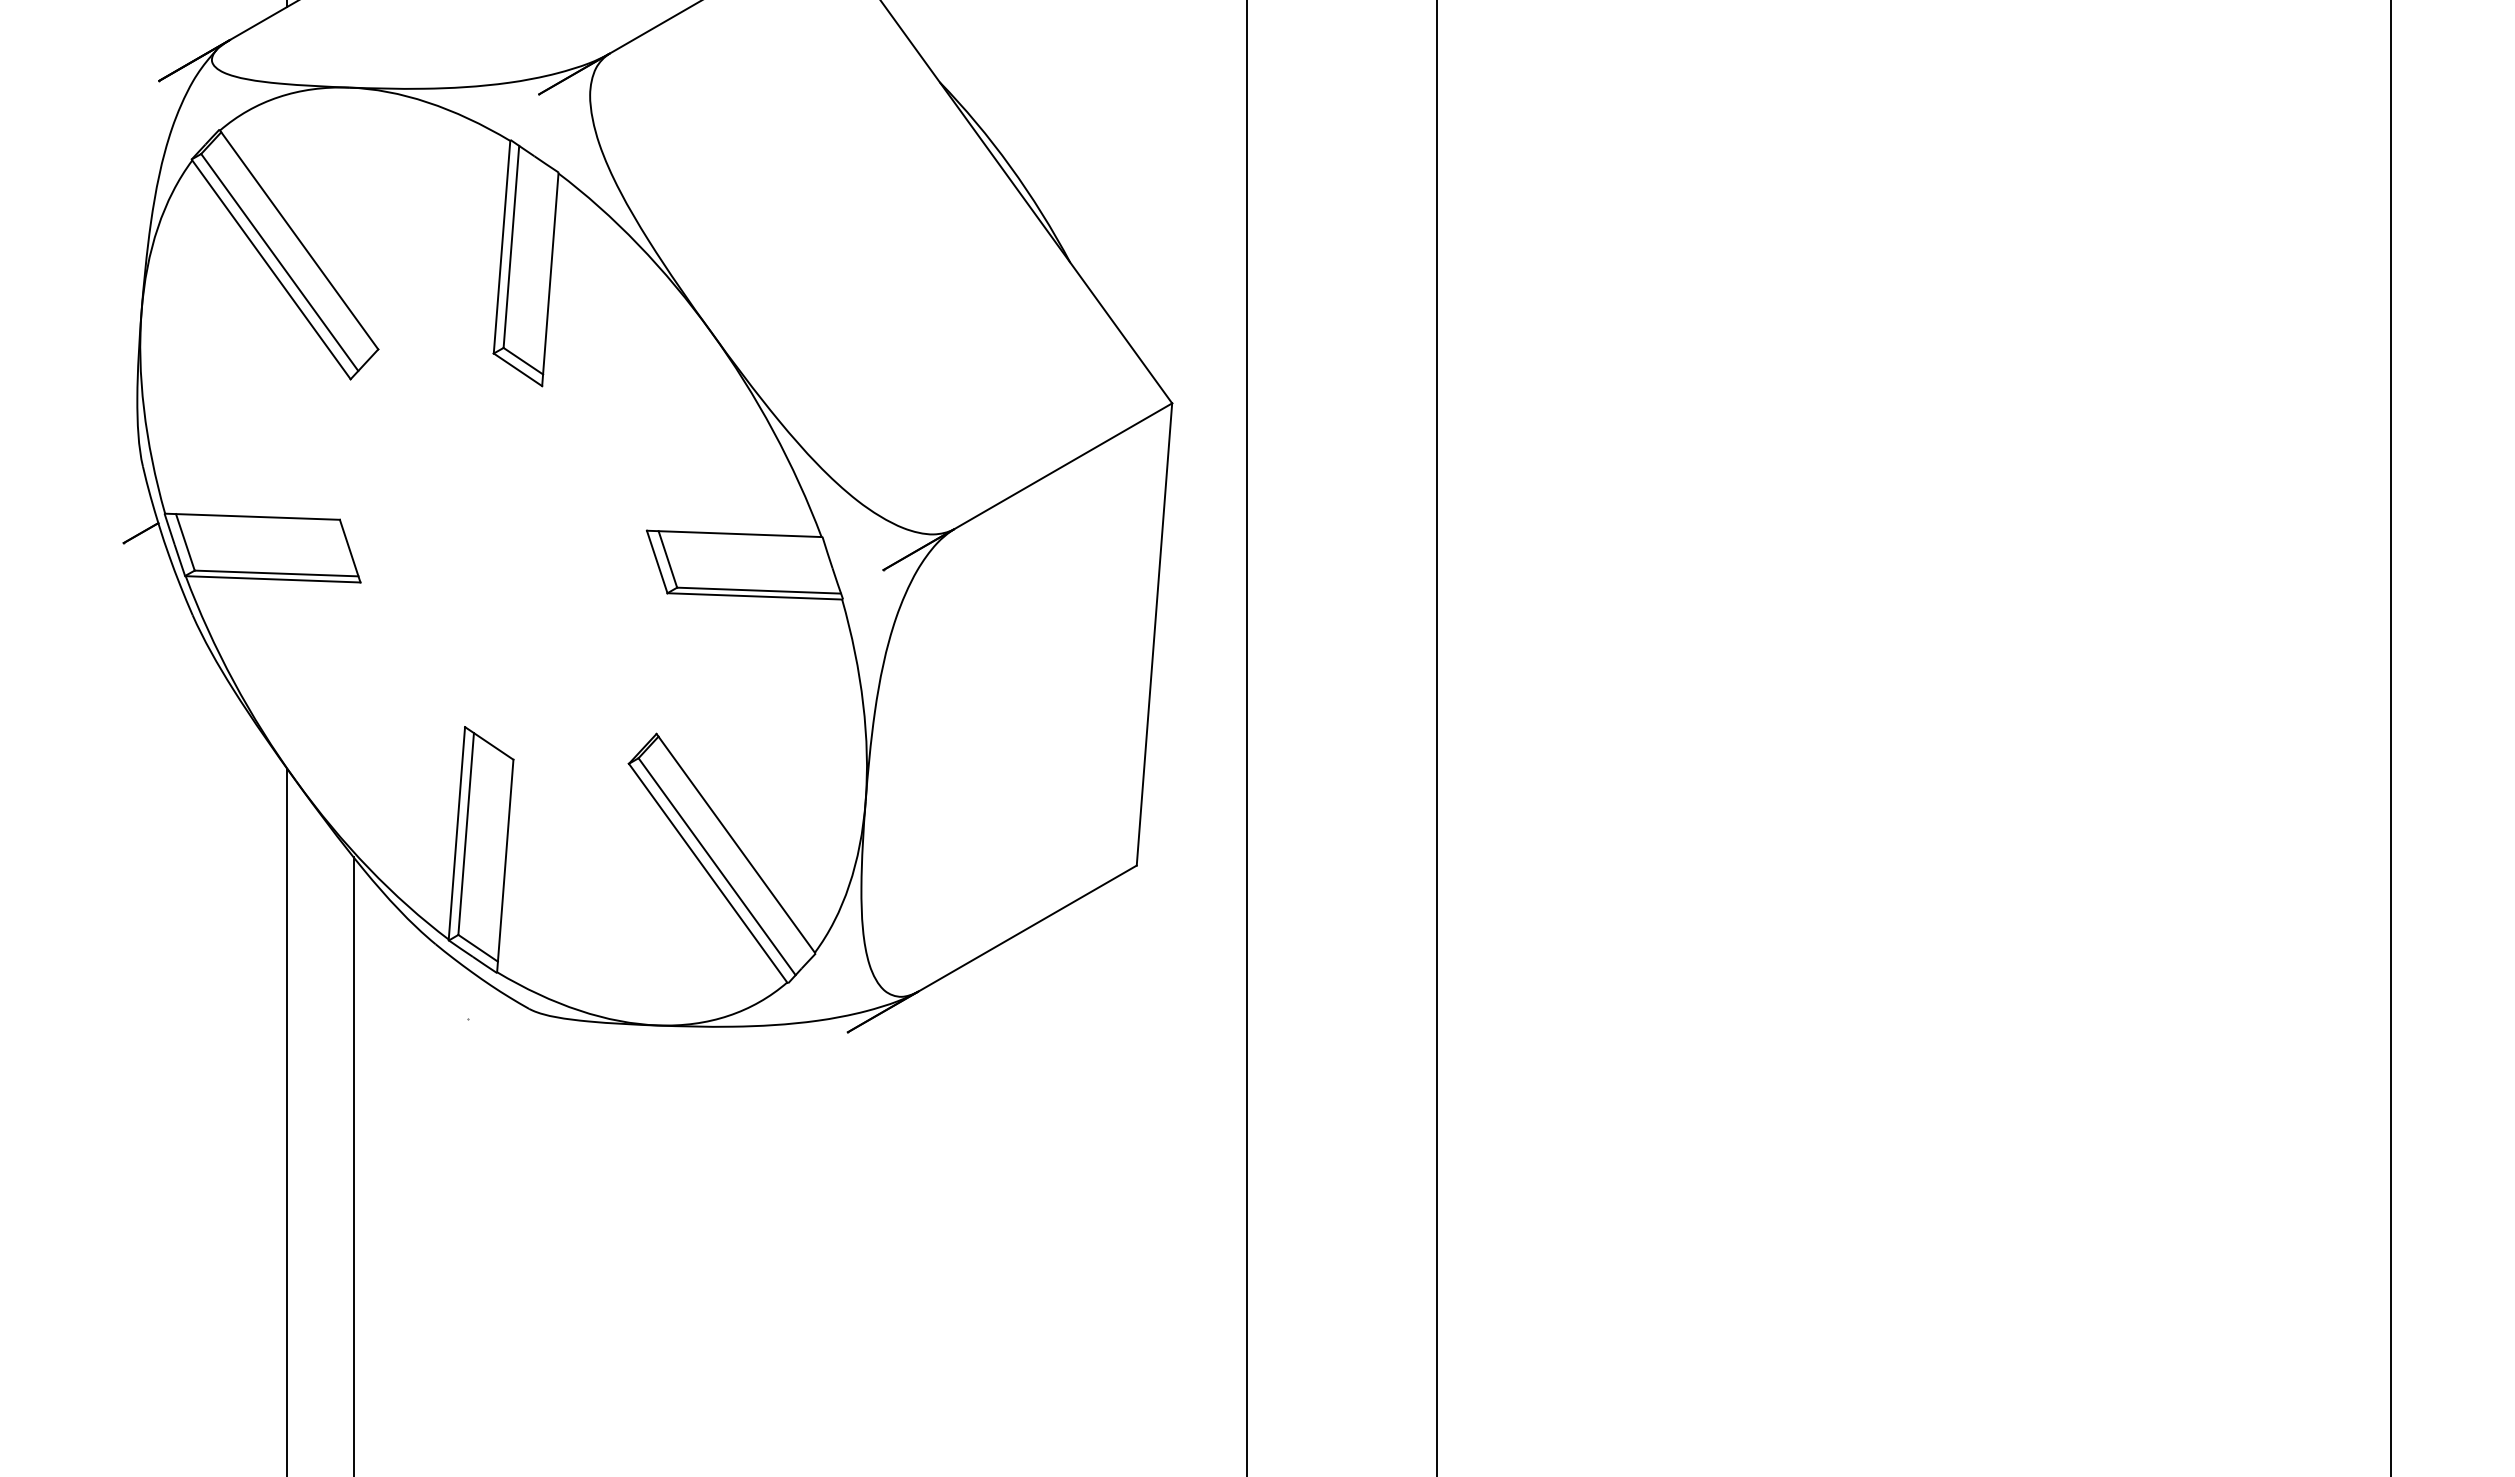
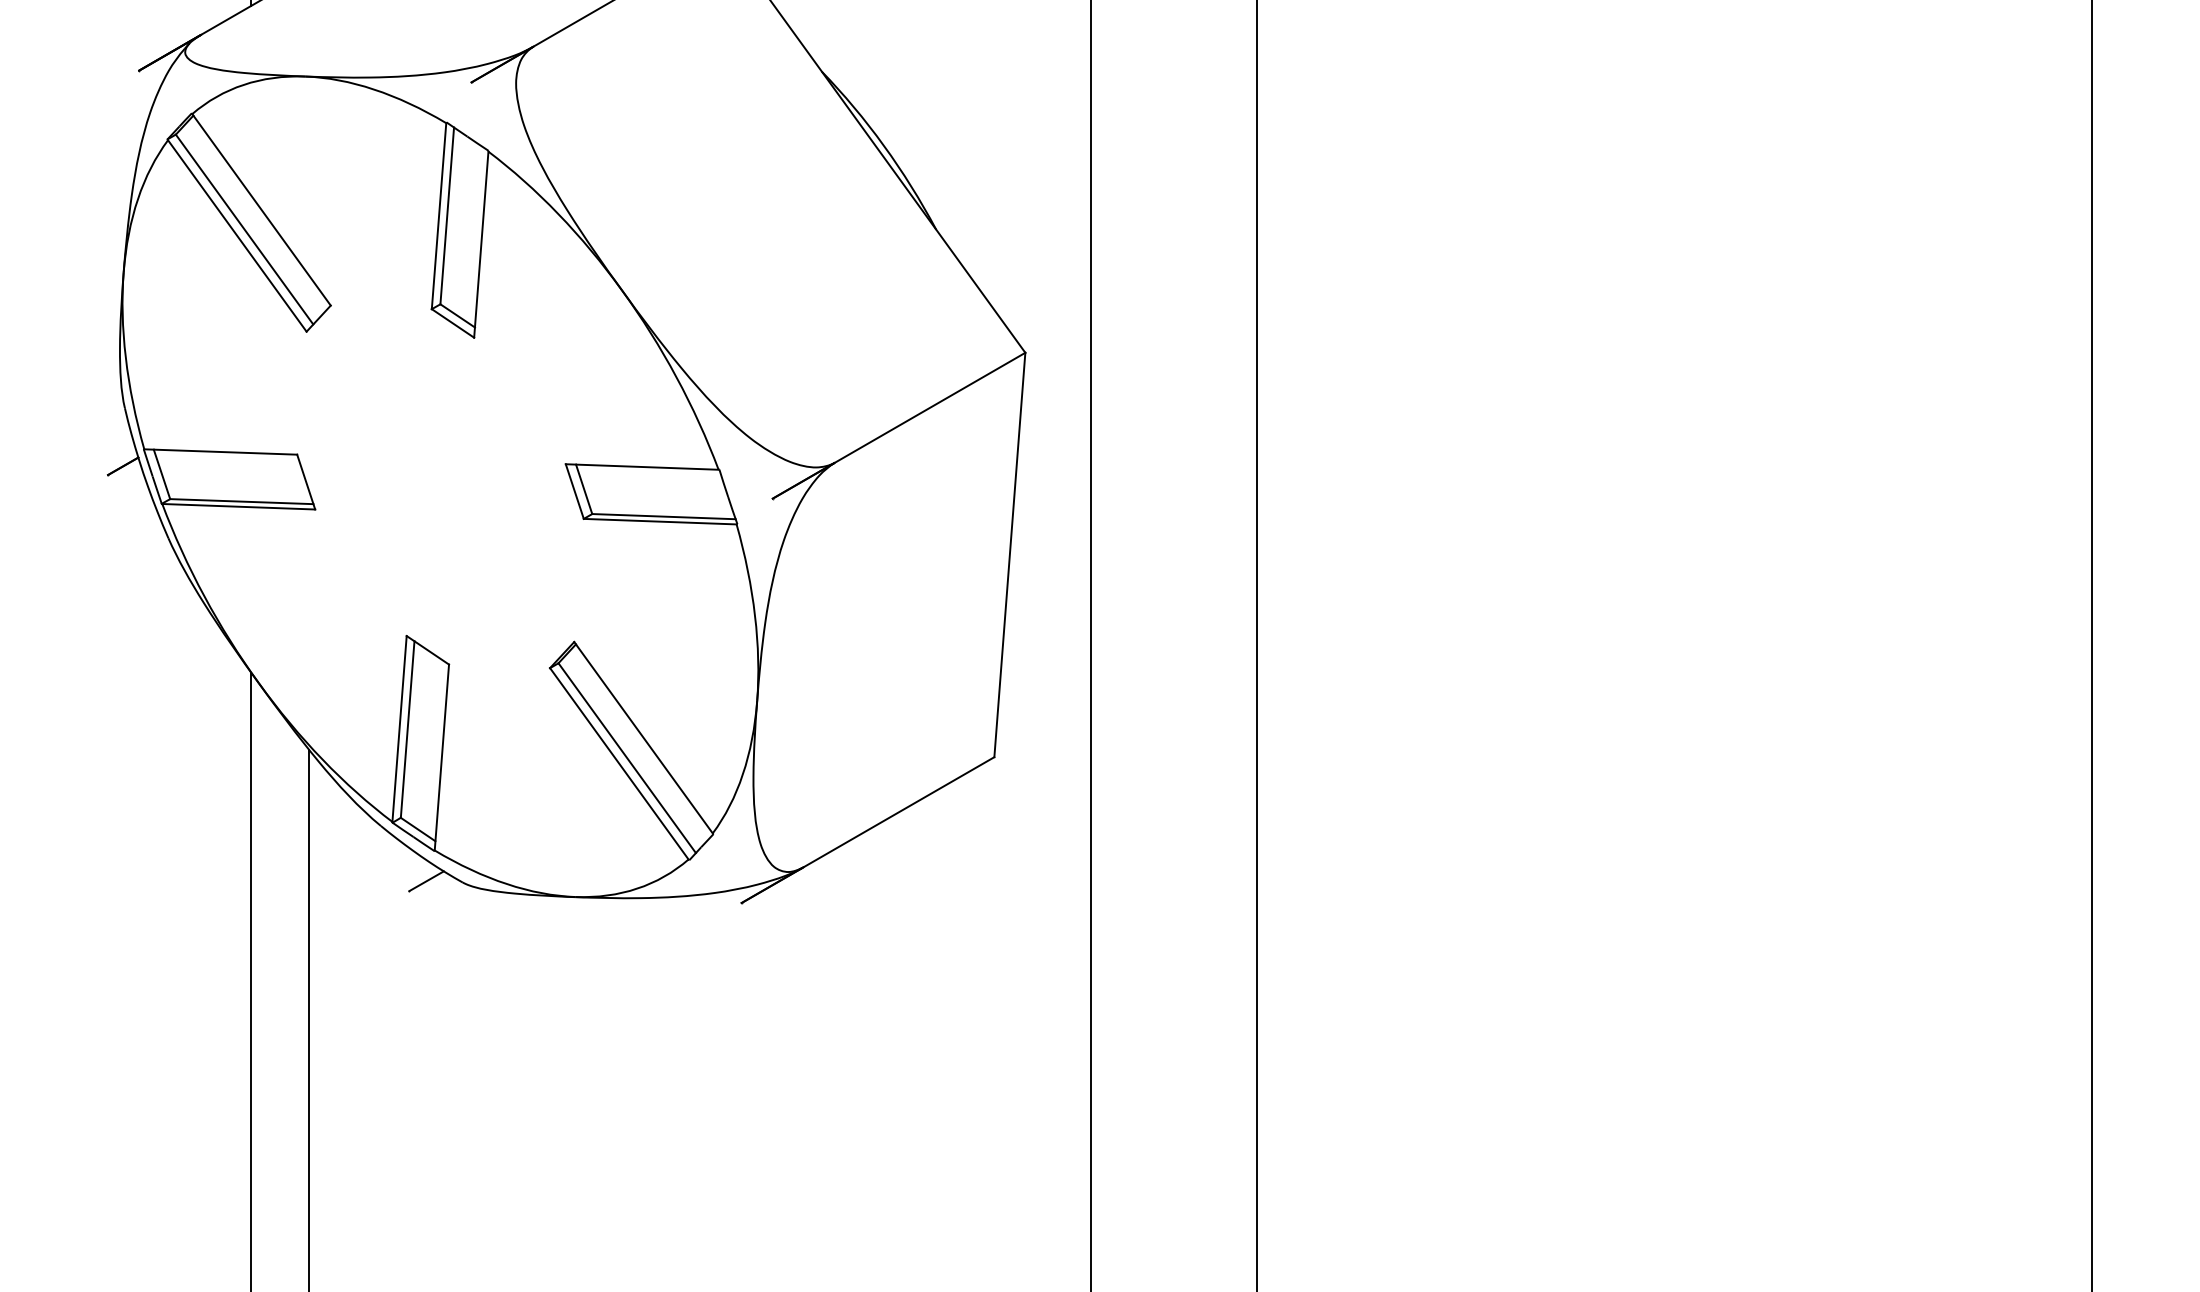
line: (487, 1007) -> (426, 881), added

